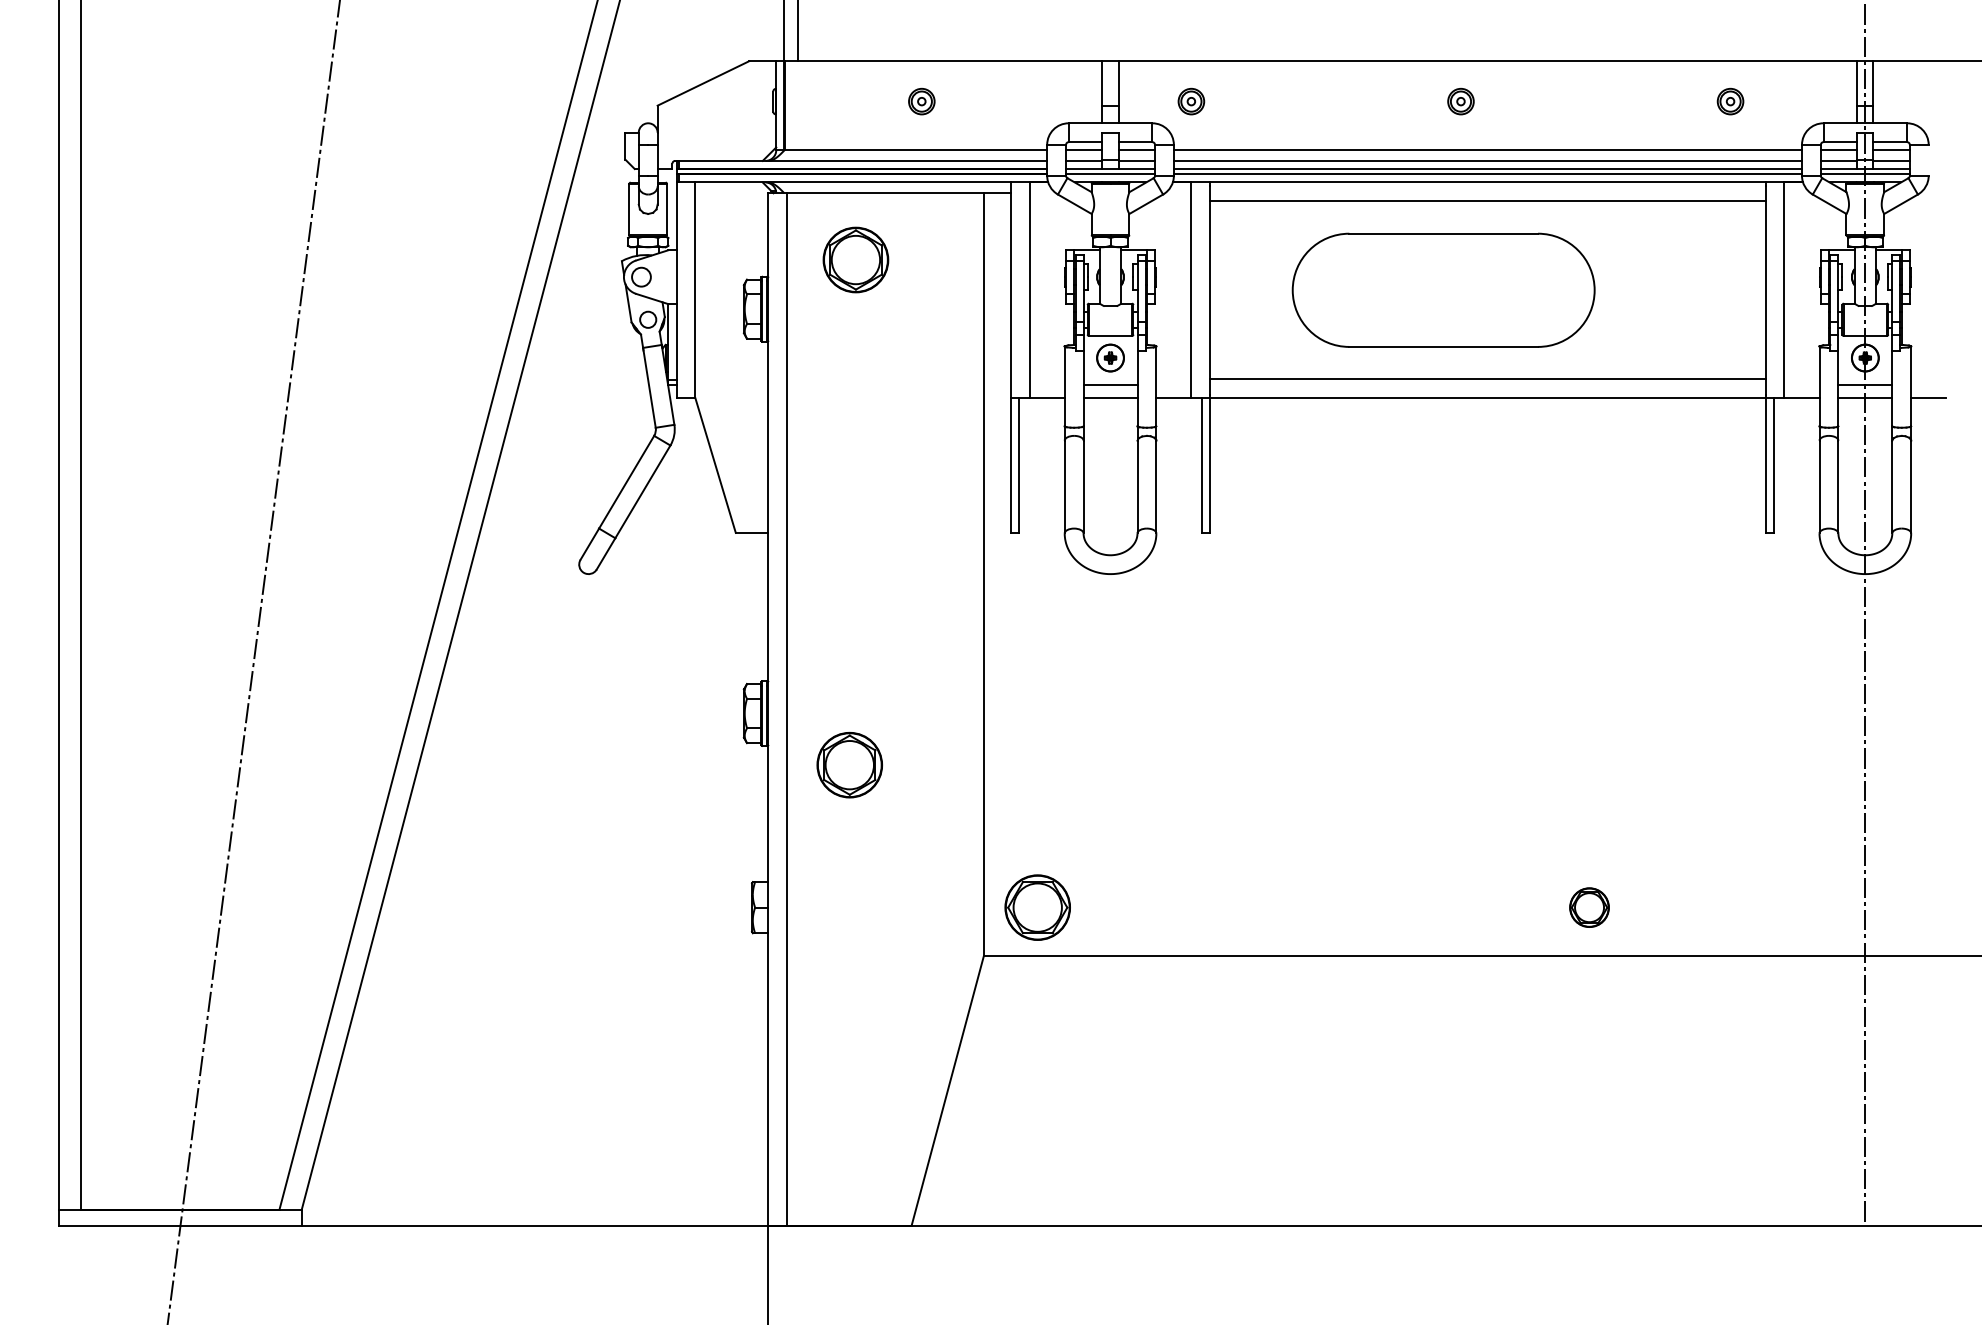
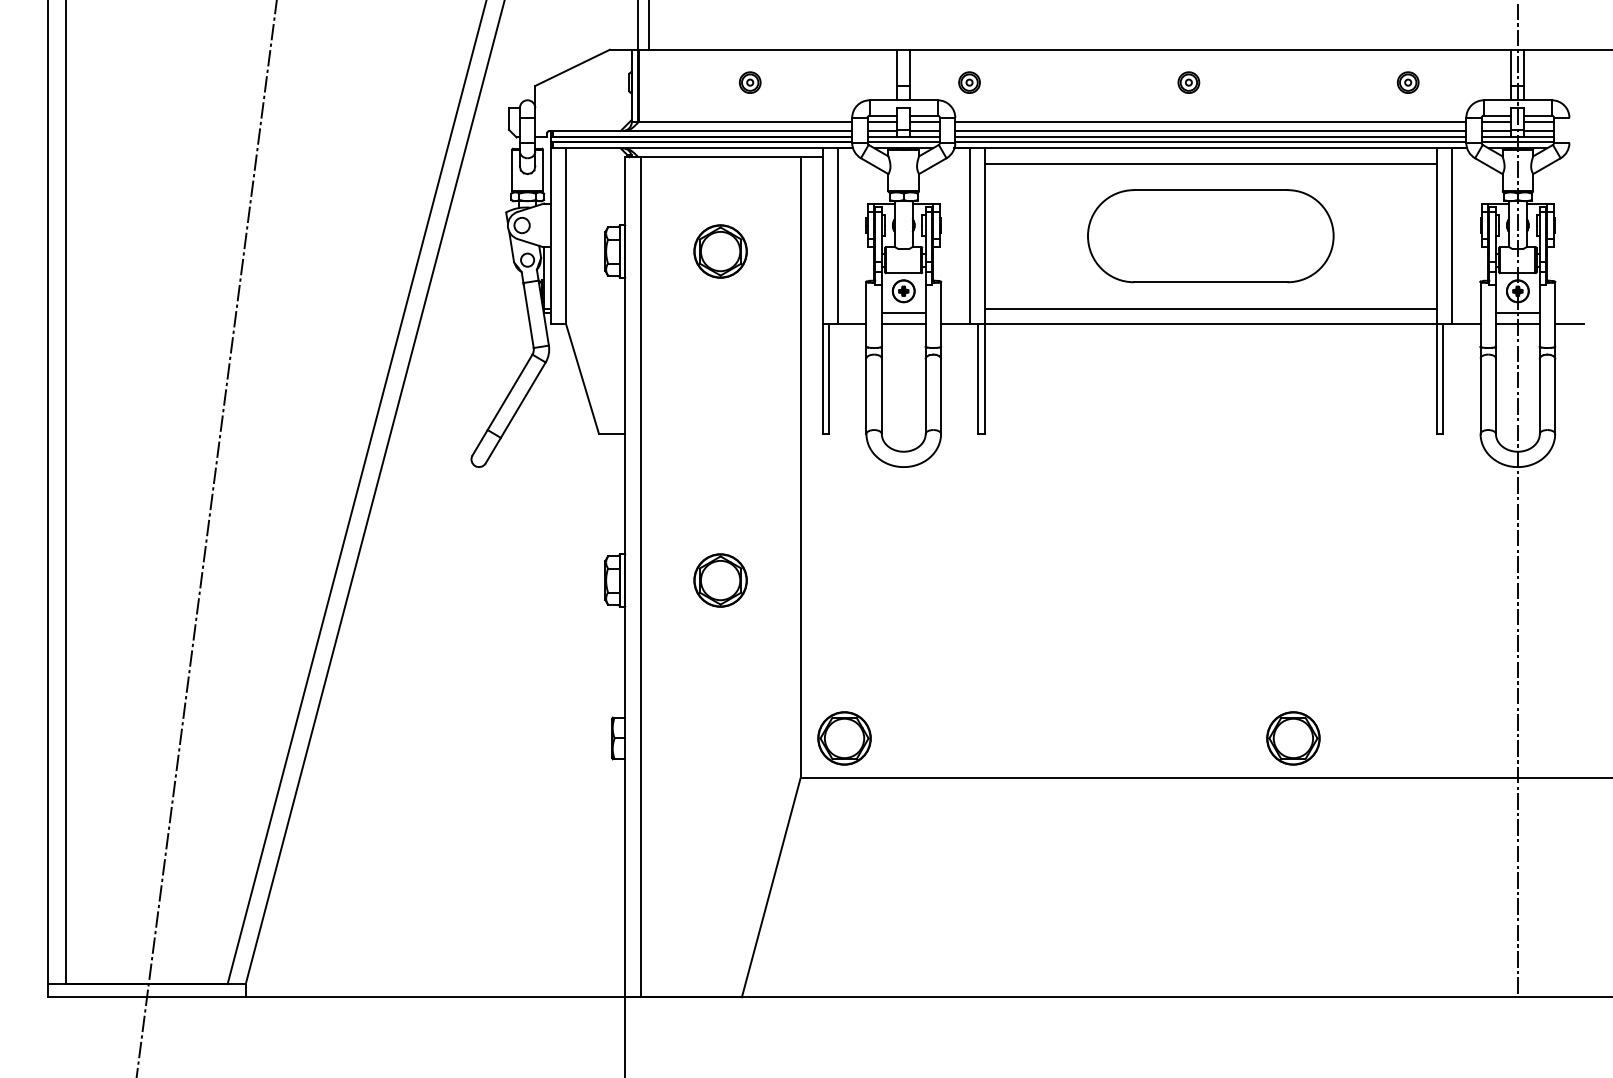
part: (855, 259) -> (720, 251), moved
part: (1443, 290) -> (1210, 236), moved
part: (849, 765) -> (720, 580), moved
part: (1589, 907) -> (1293, 738), size x1.67

